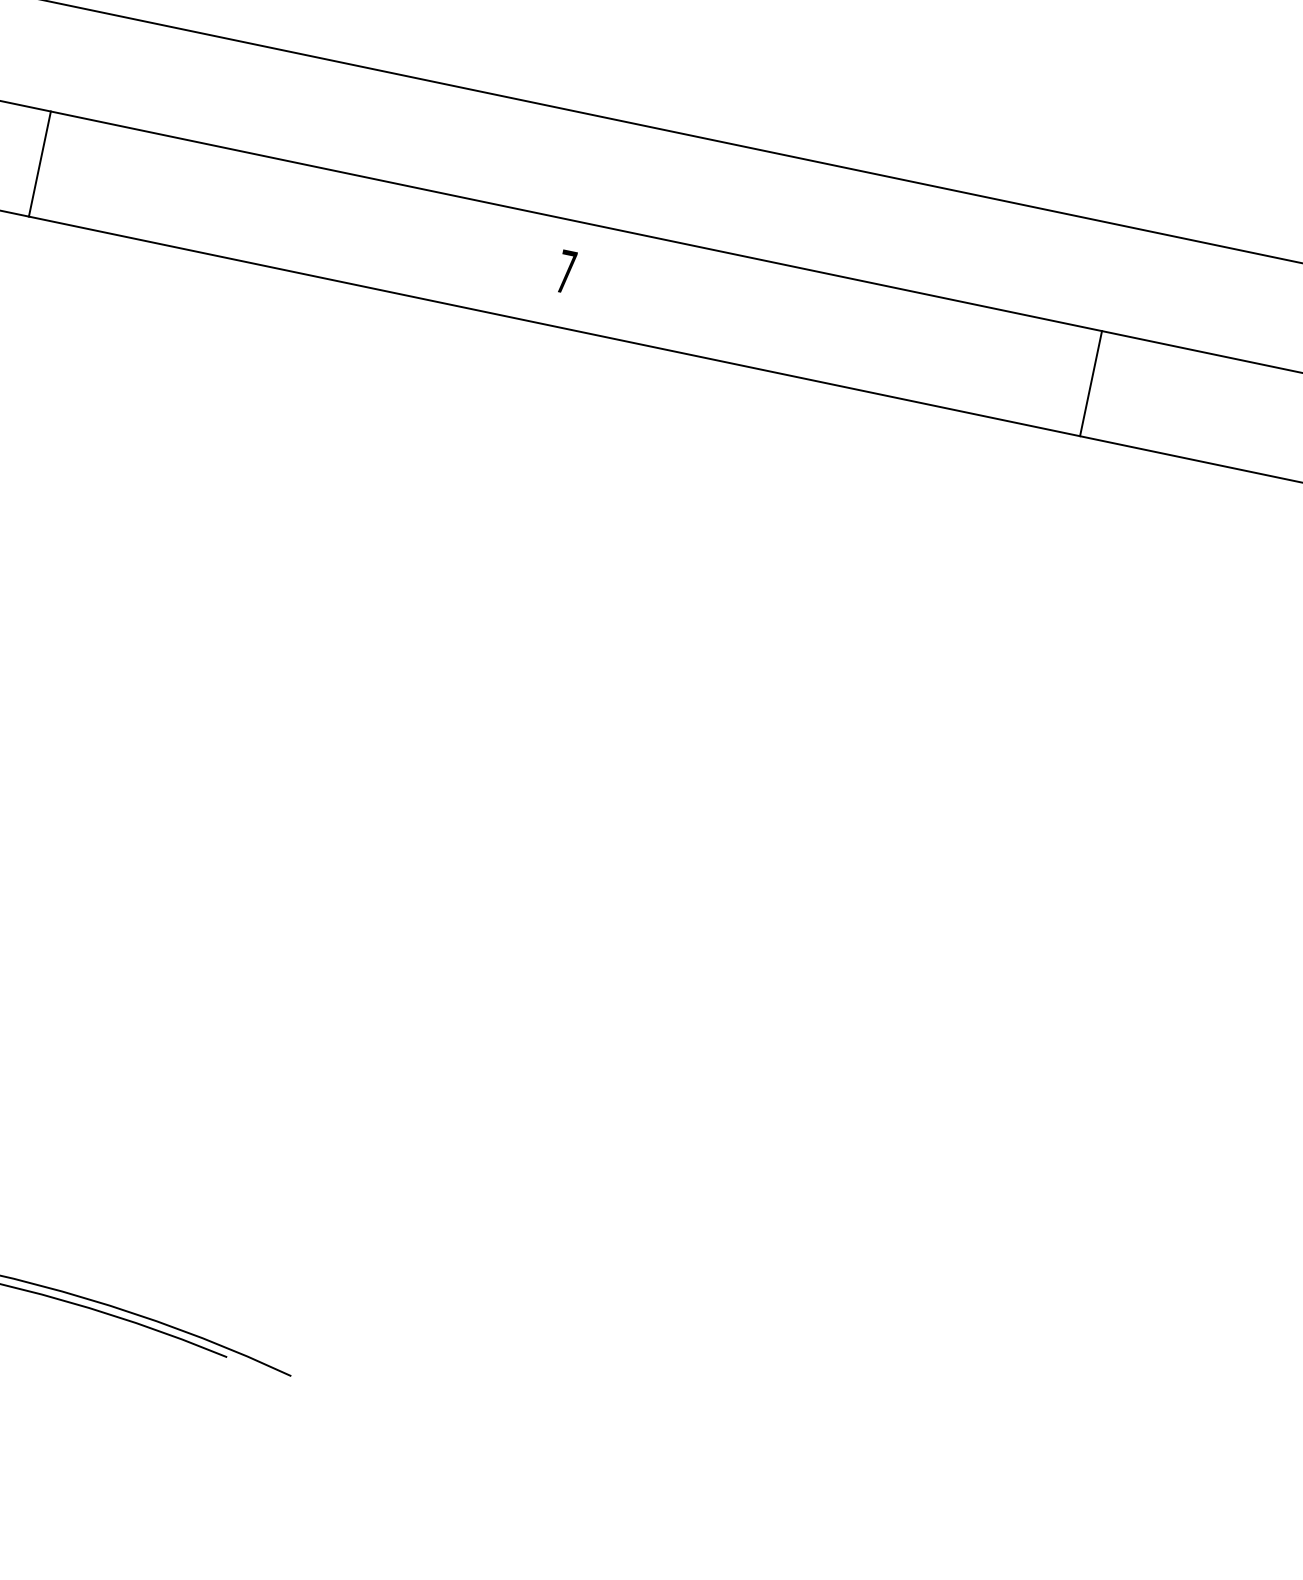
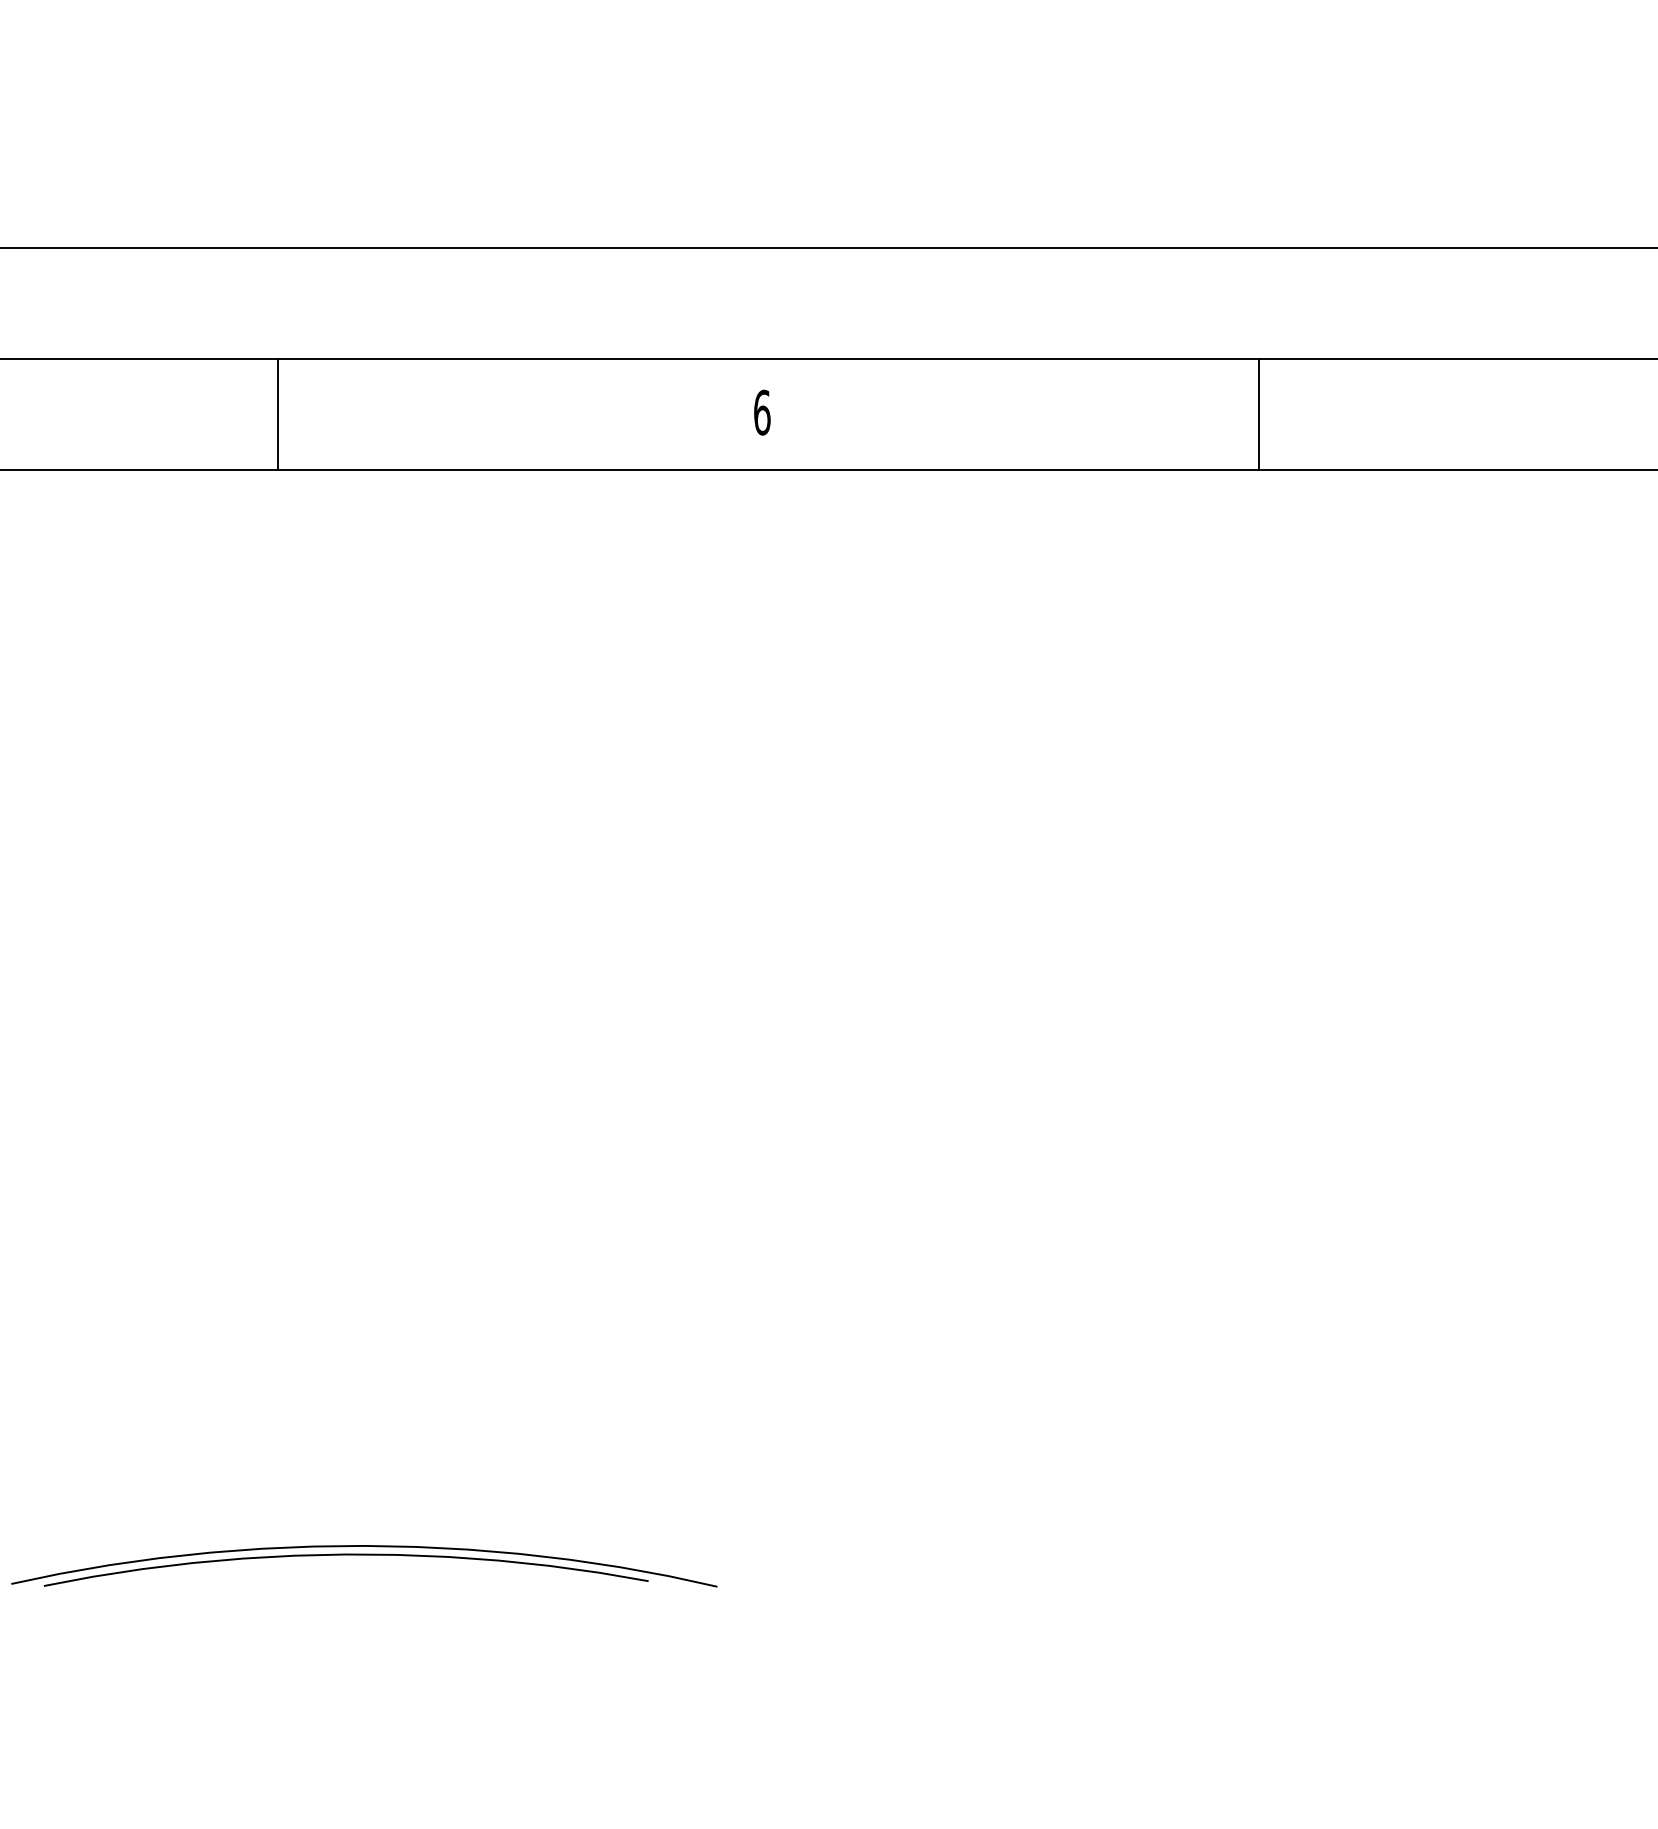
line: (40, 163) -> (278, 414), moved
text: (566, 271) -> (762, 412), 7 -> 6
line: (1091, 383) -> (1259, 414), moved

